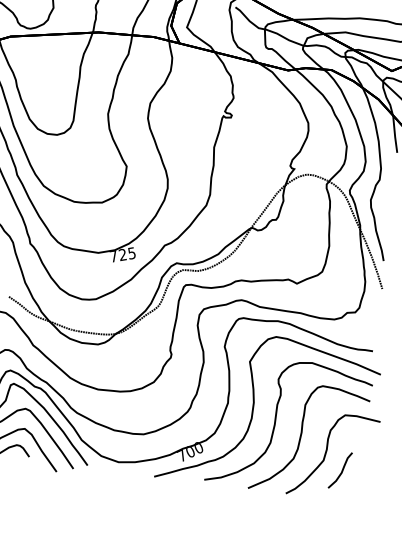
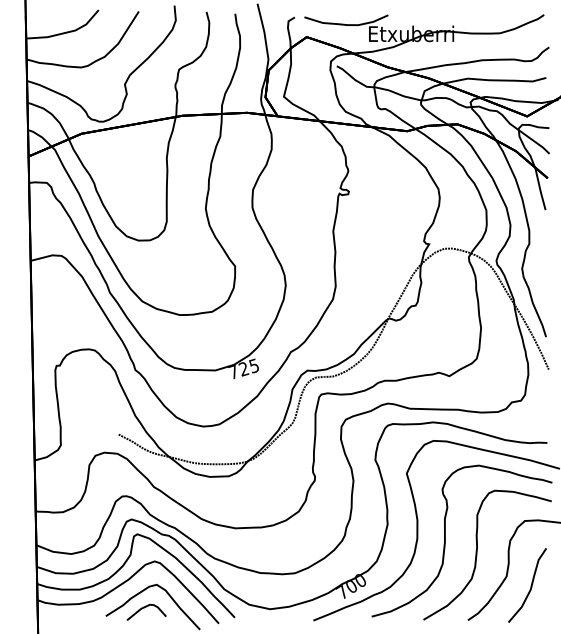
part: (340, 470) -> (527, 585), size x1.67

